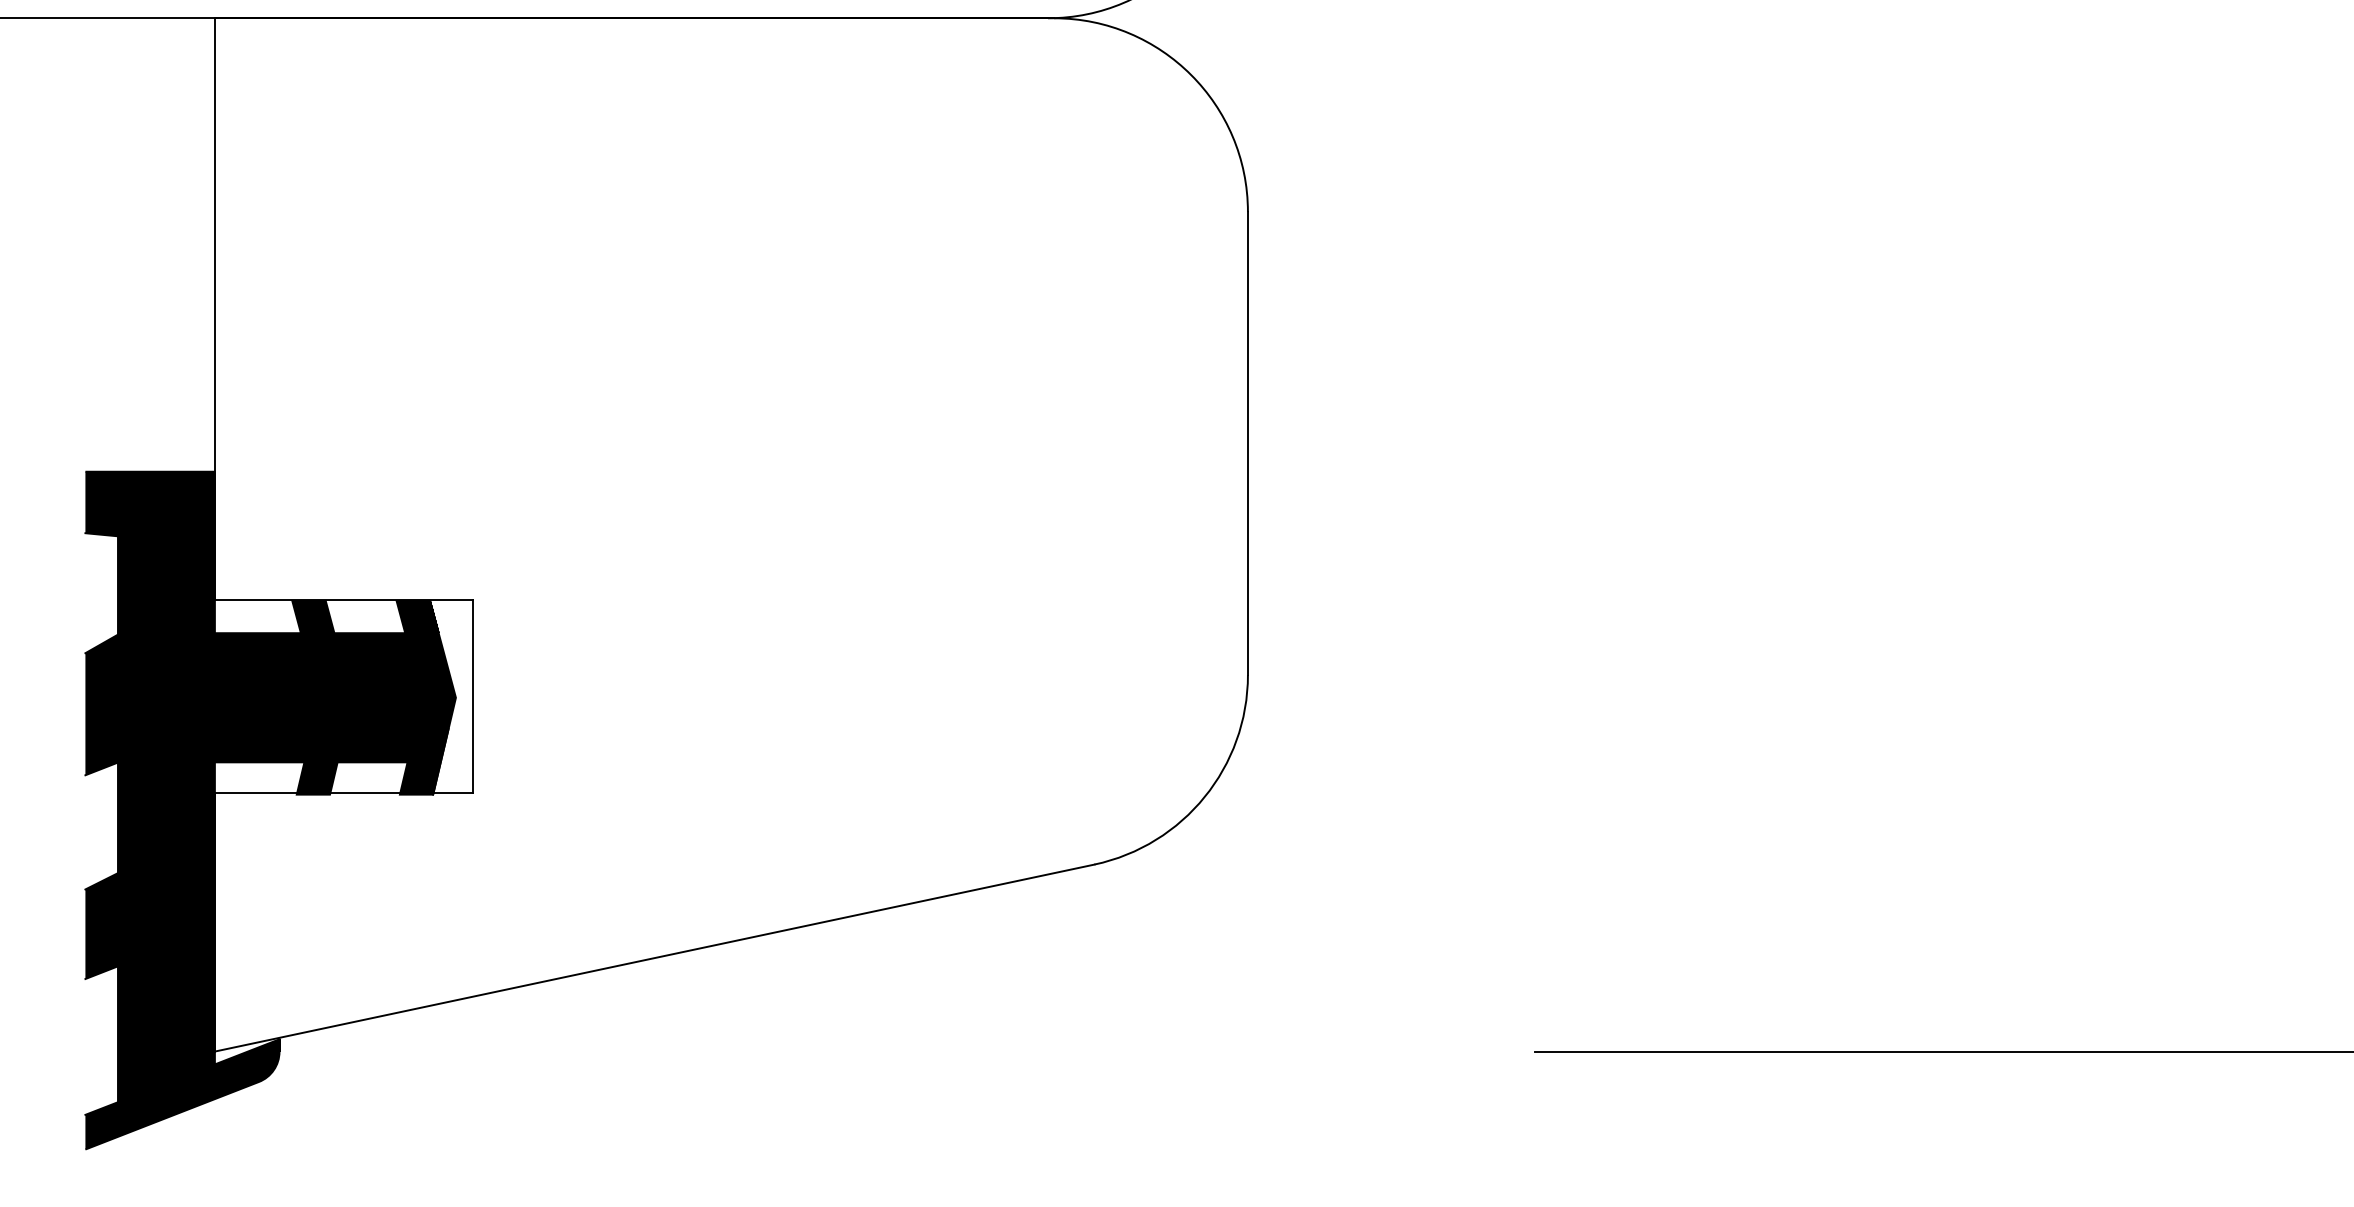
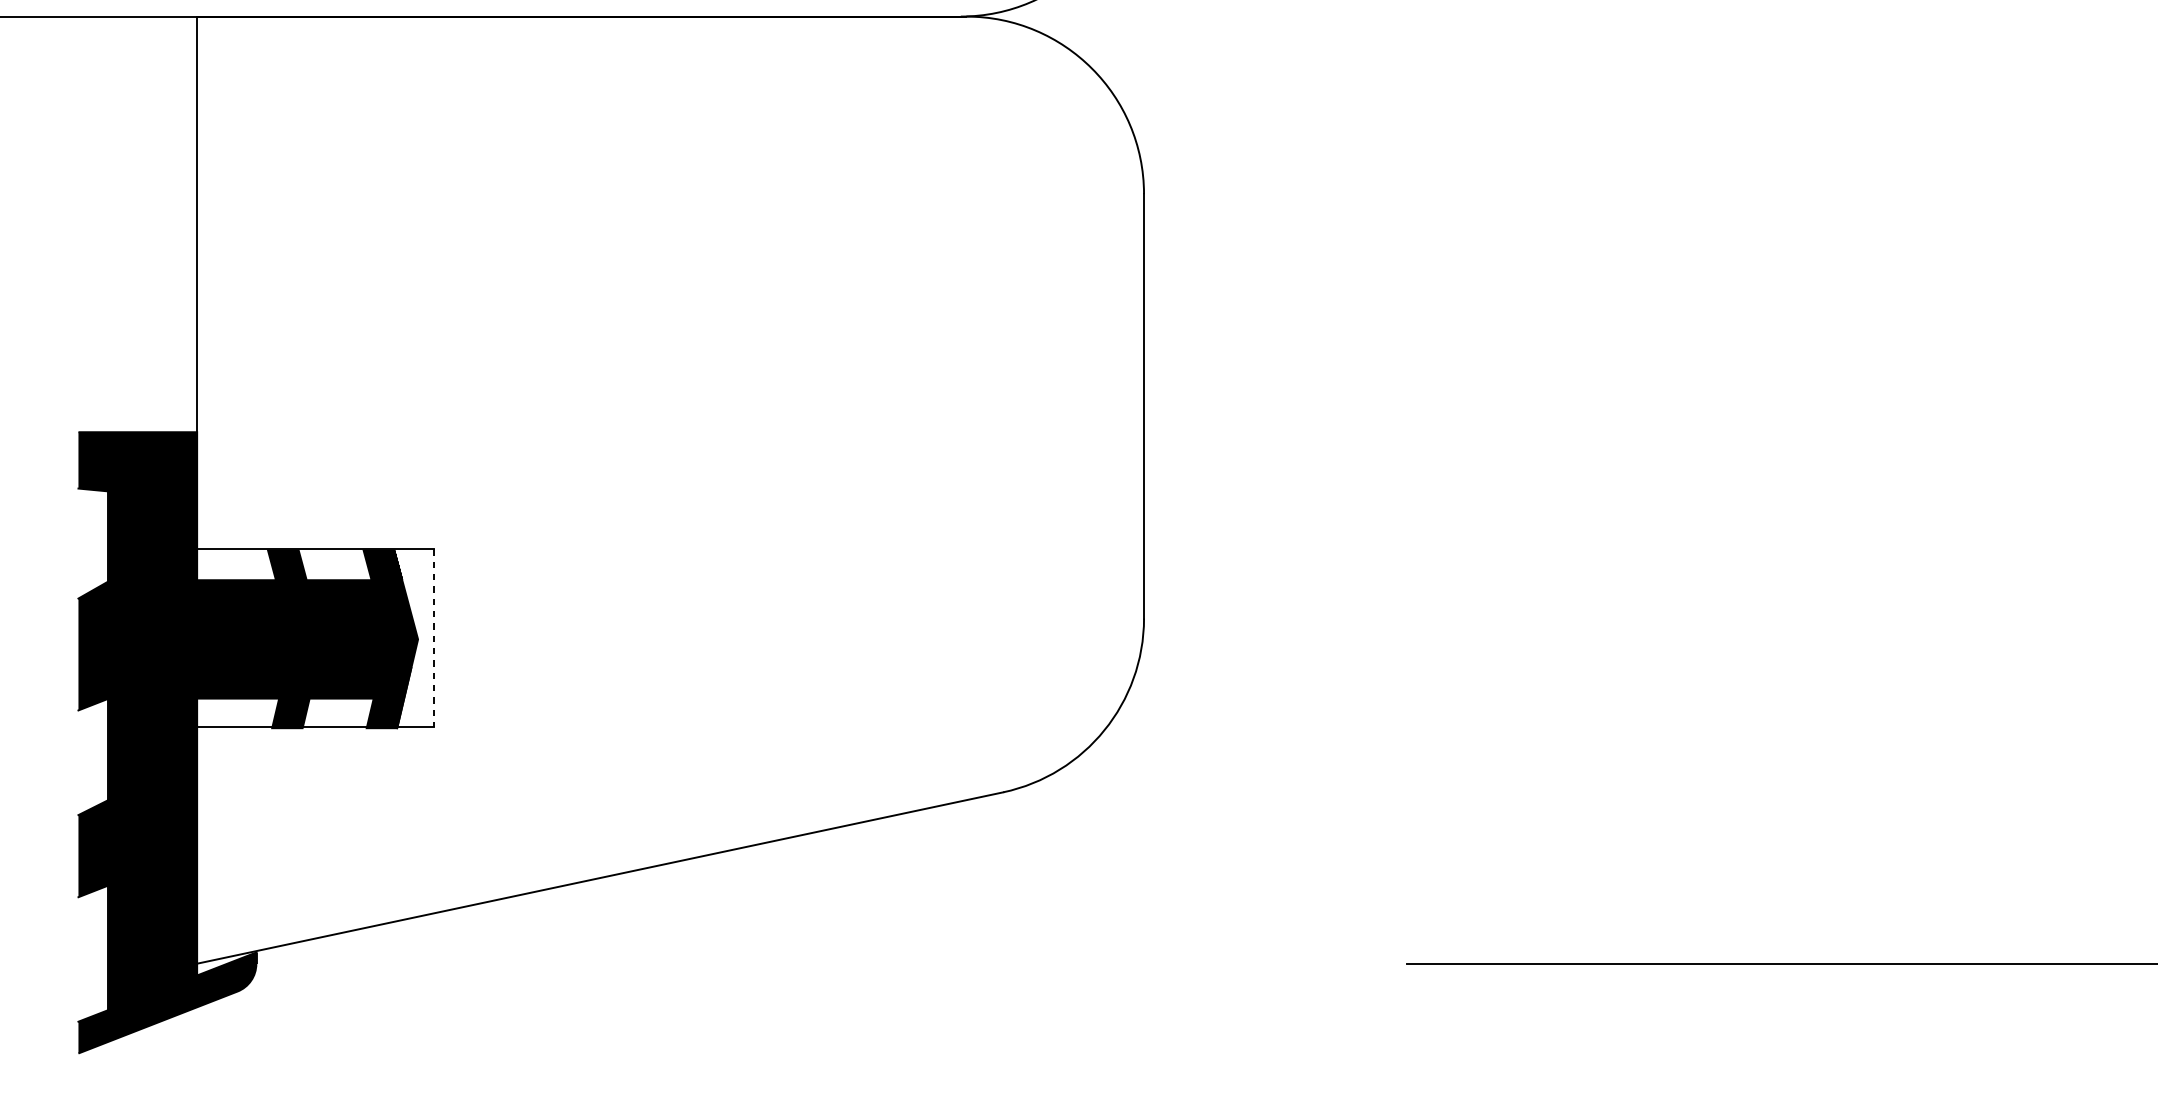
line: (472, 696) -> (433, 638), solid -> dashed

